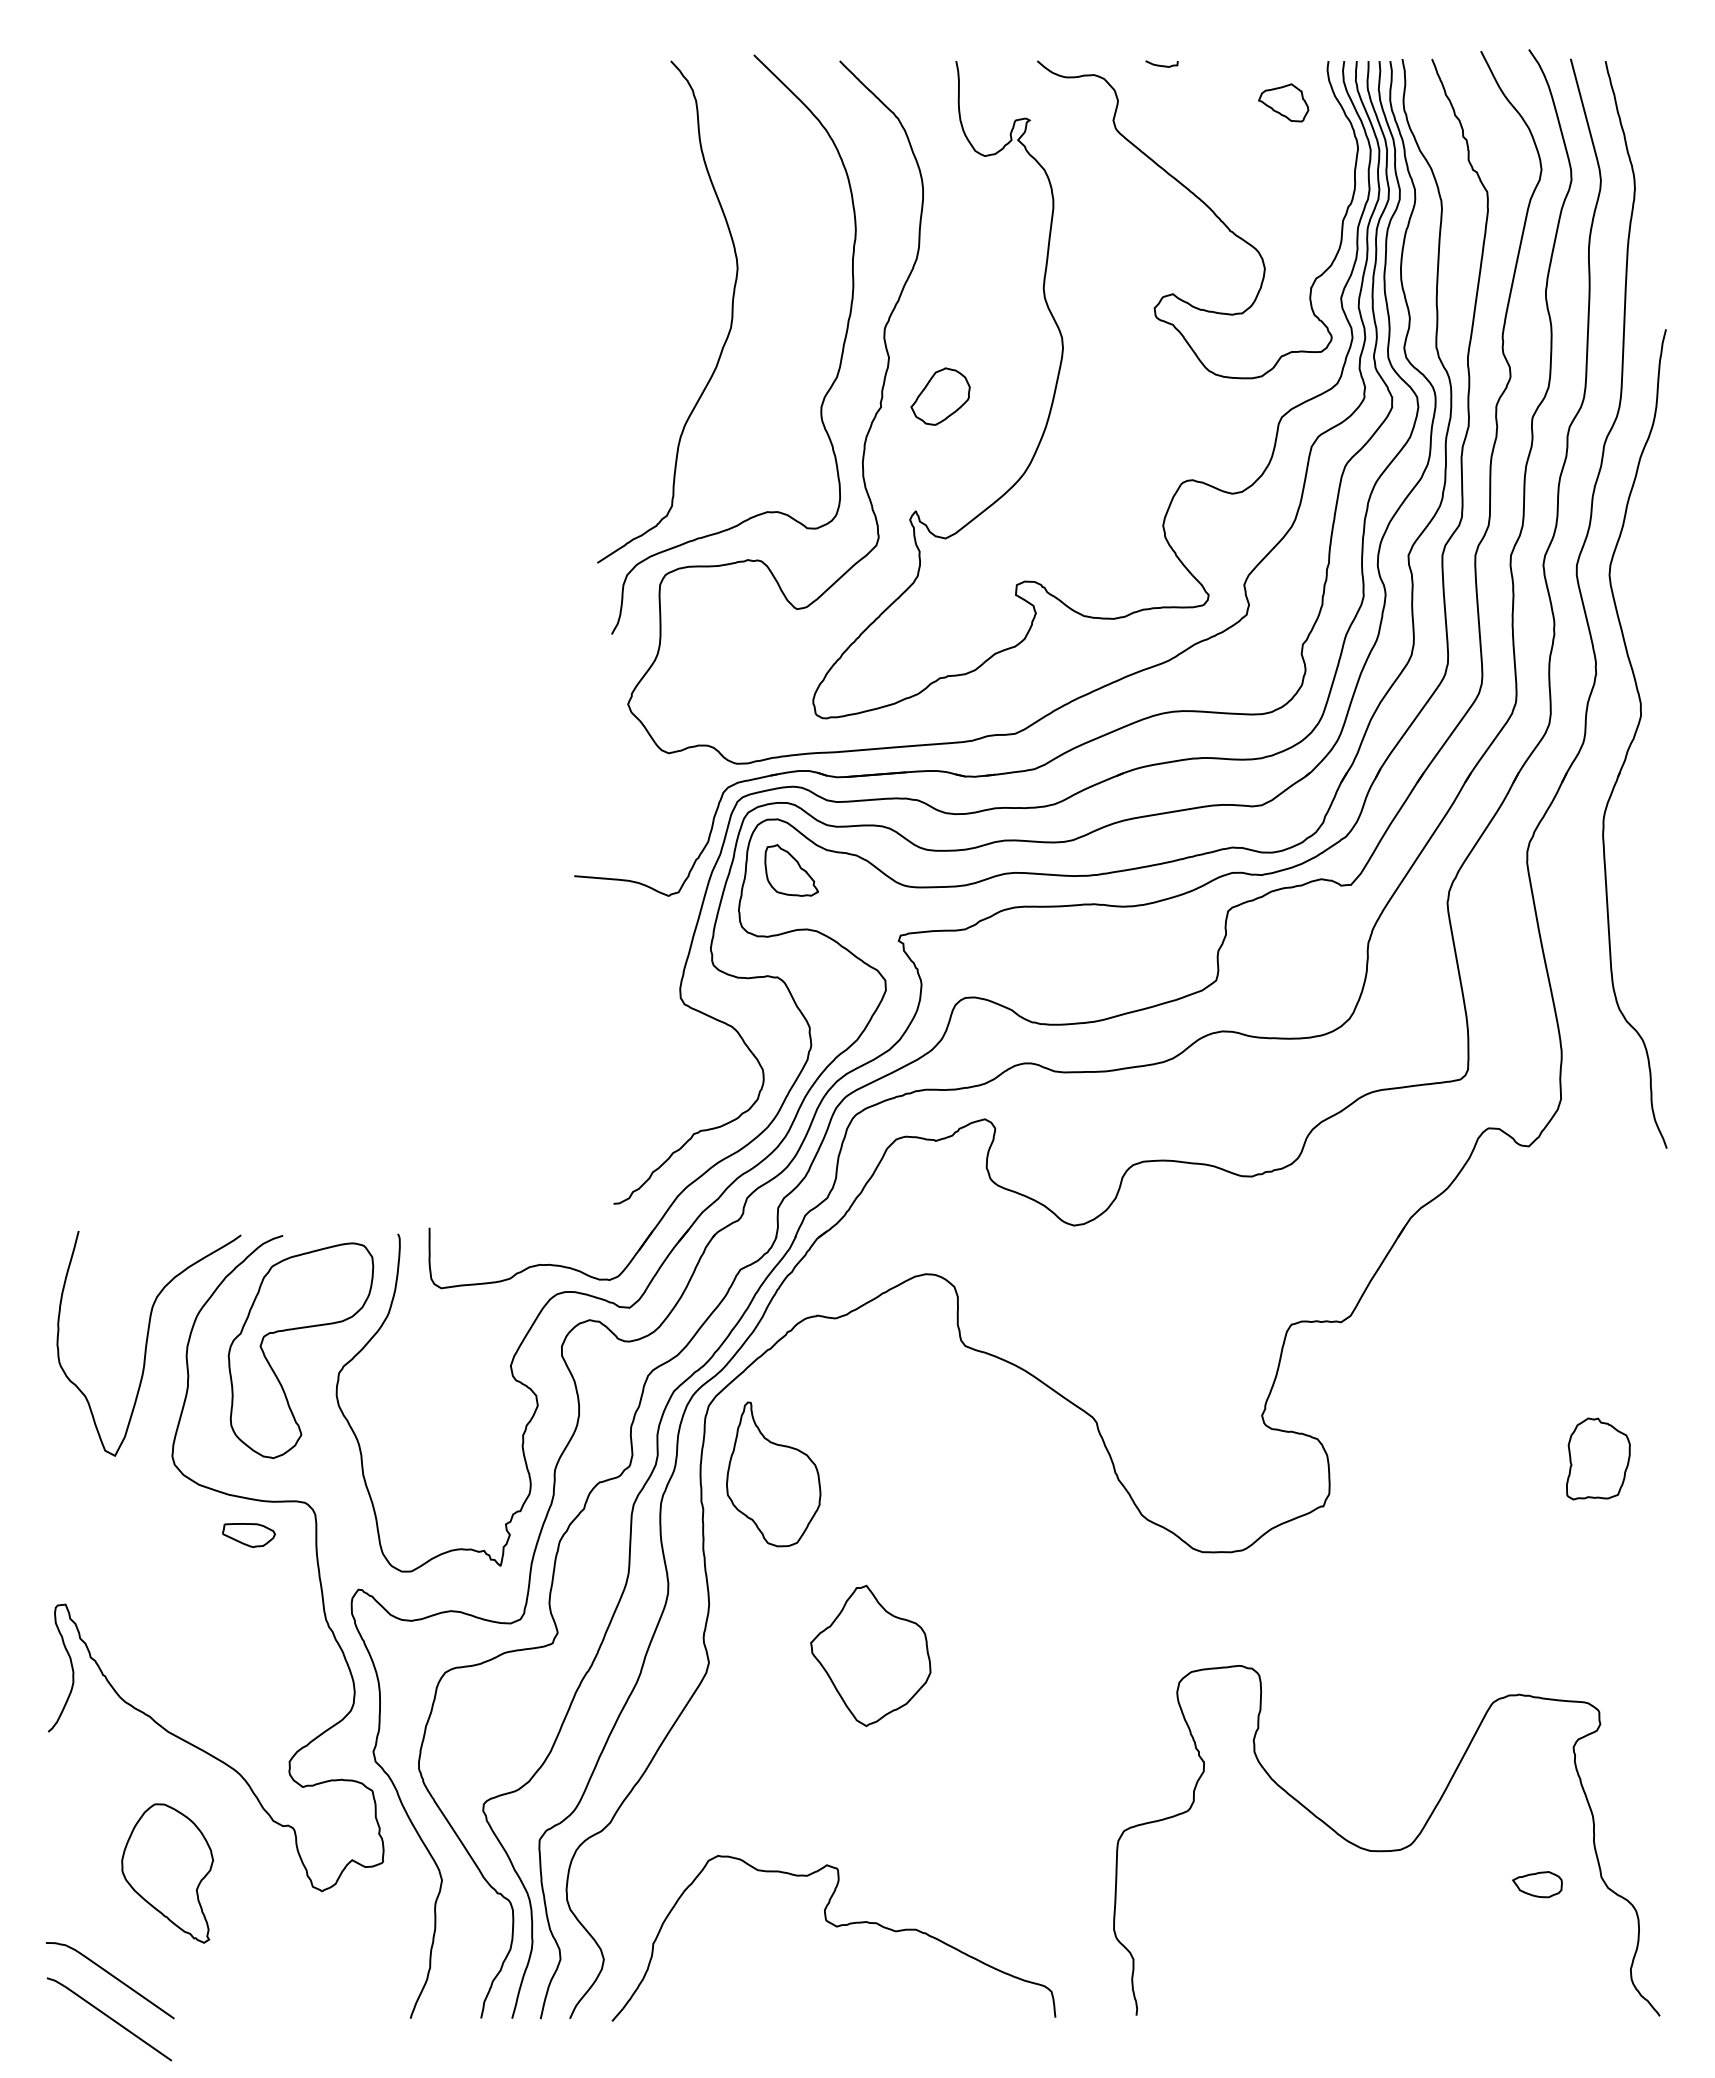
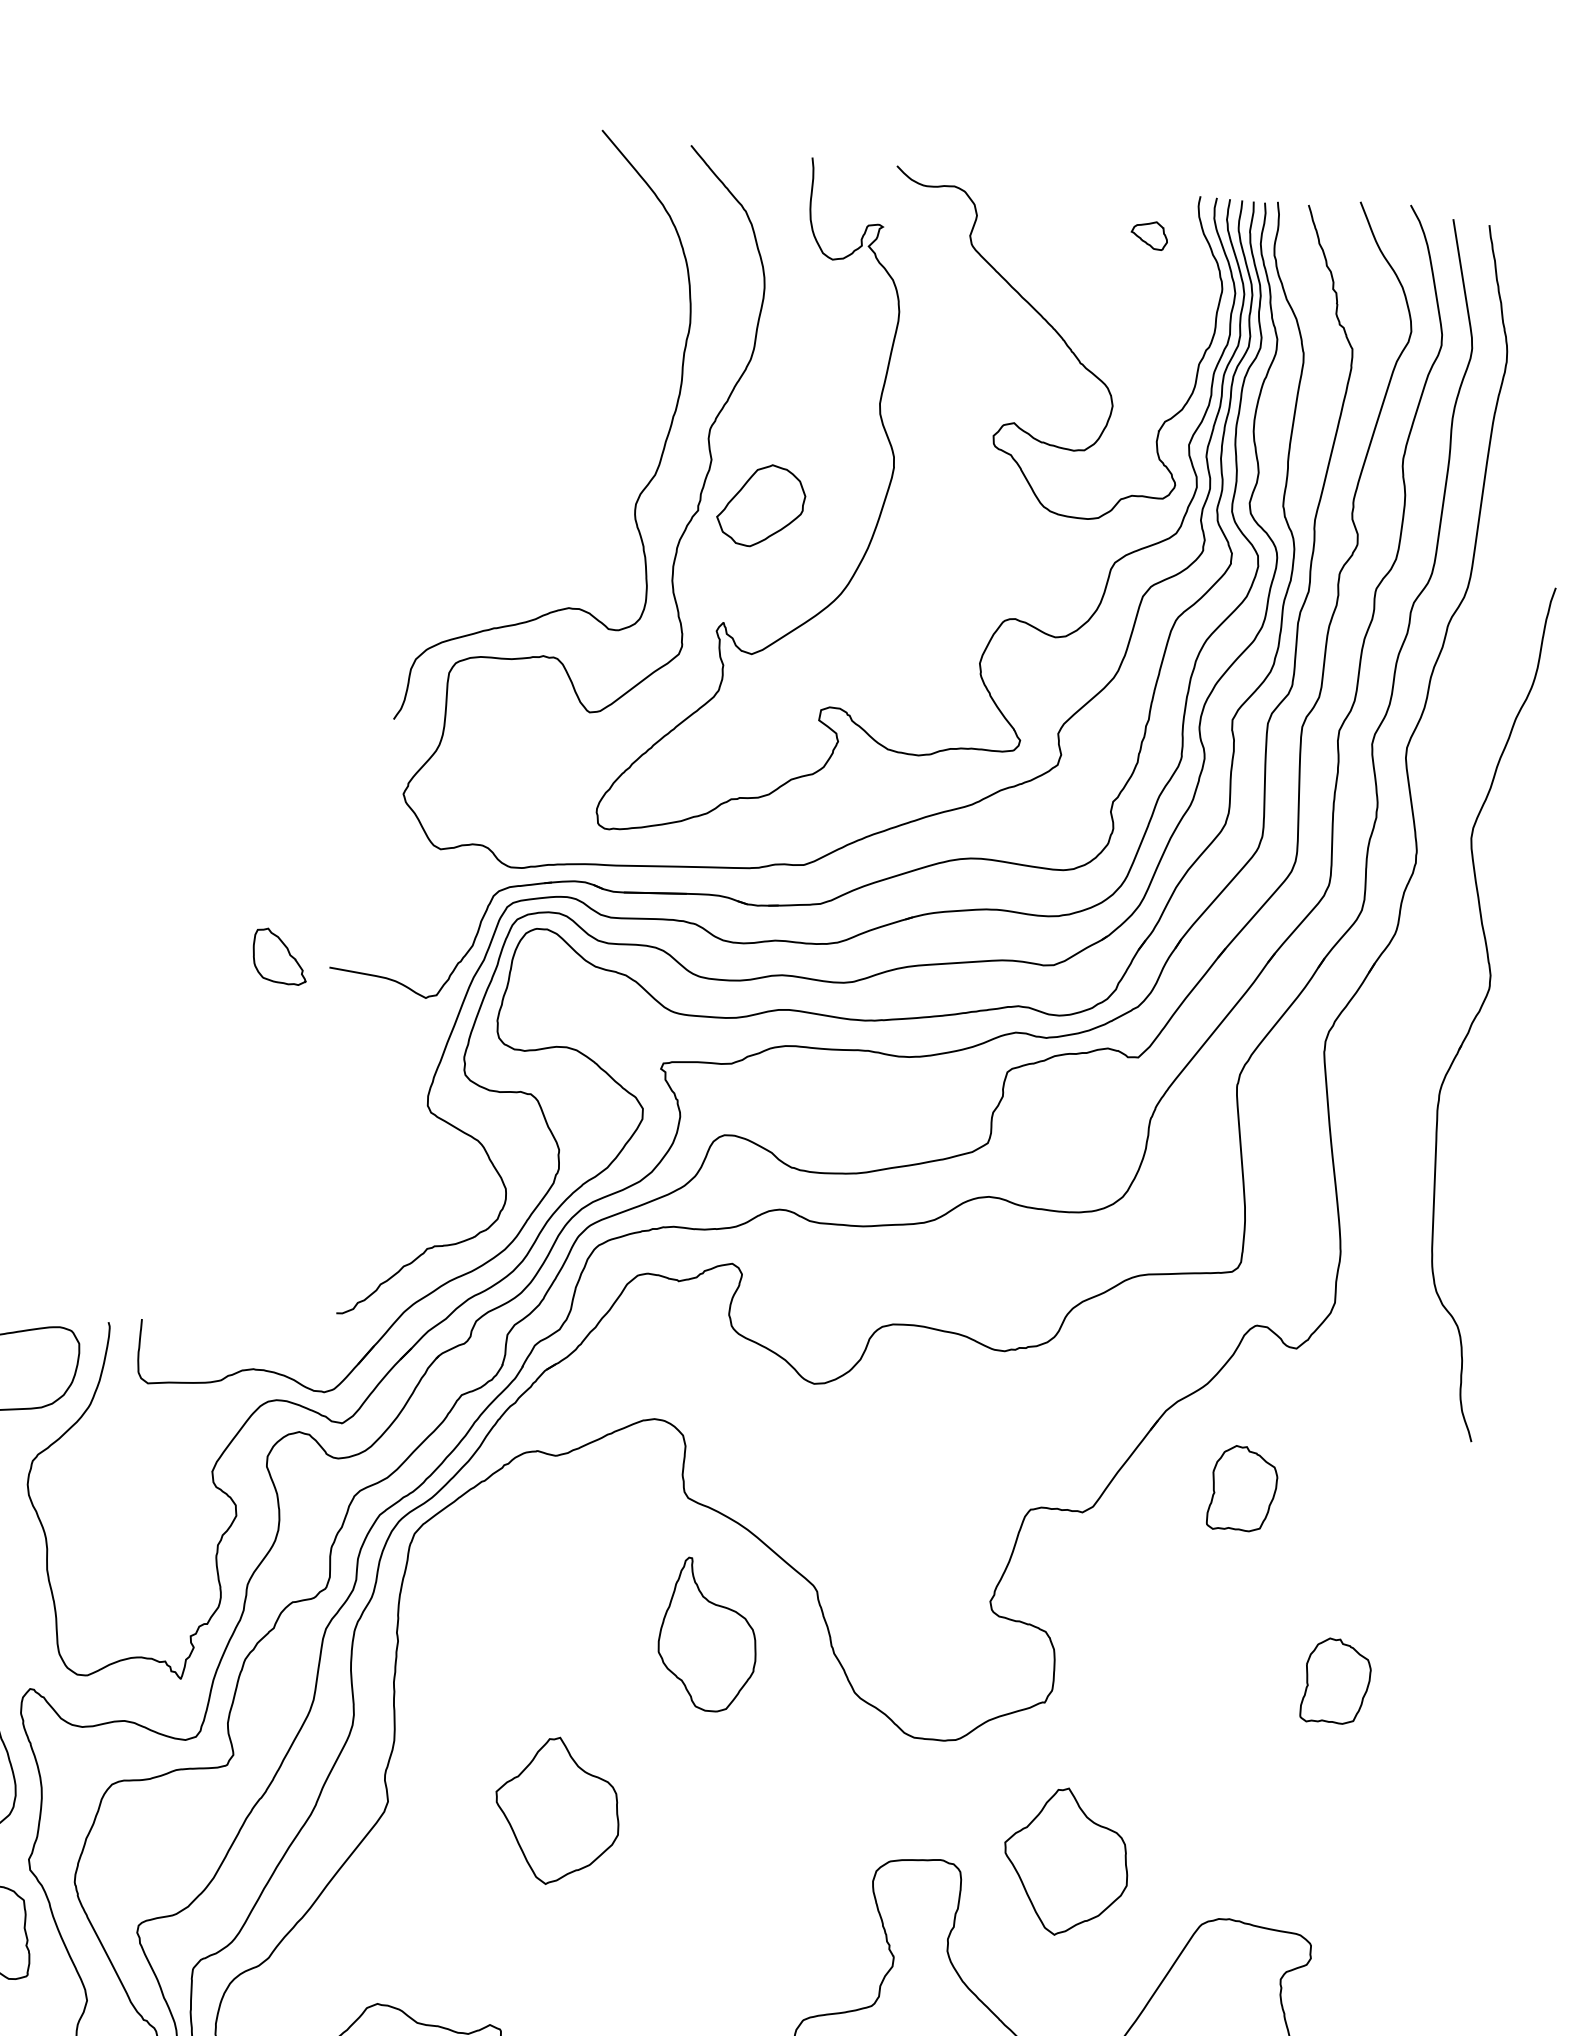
curve: (1161, 65) -> (1026, 183), removed
part: (1283, 102) -> (1149, 234), size x0.7
curve: (730, 322) -> (549, 406), removed
part: (940, 396) -> (761, 505), size x1.4
part: (1634, 738) -> (1480, 1011), moved
part: (791, 870) -> (280, 956), moved
part: (1491, 1284) -> (1243, 1488), added
part: (773, 1474) -> (708, 1635), moved
part: (1358, 1655) -> (1065, 1861), added

